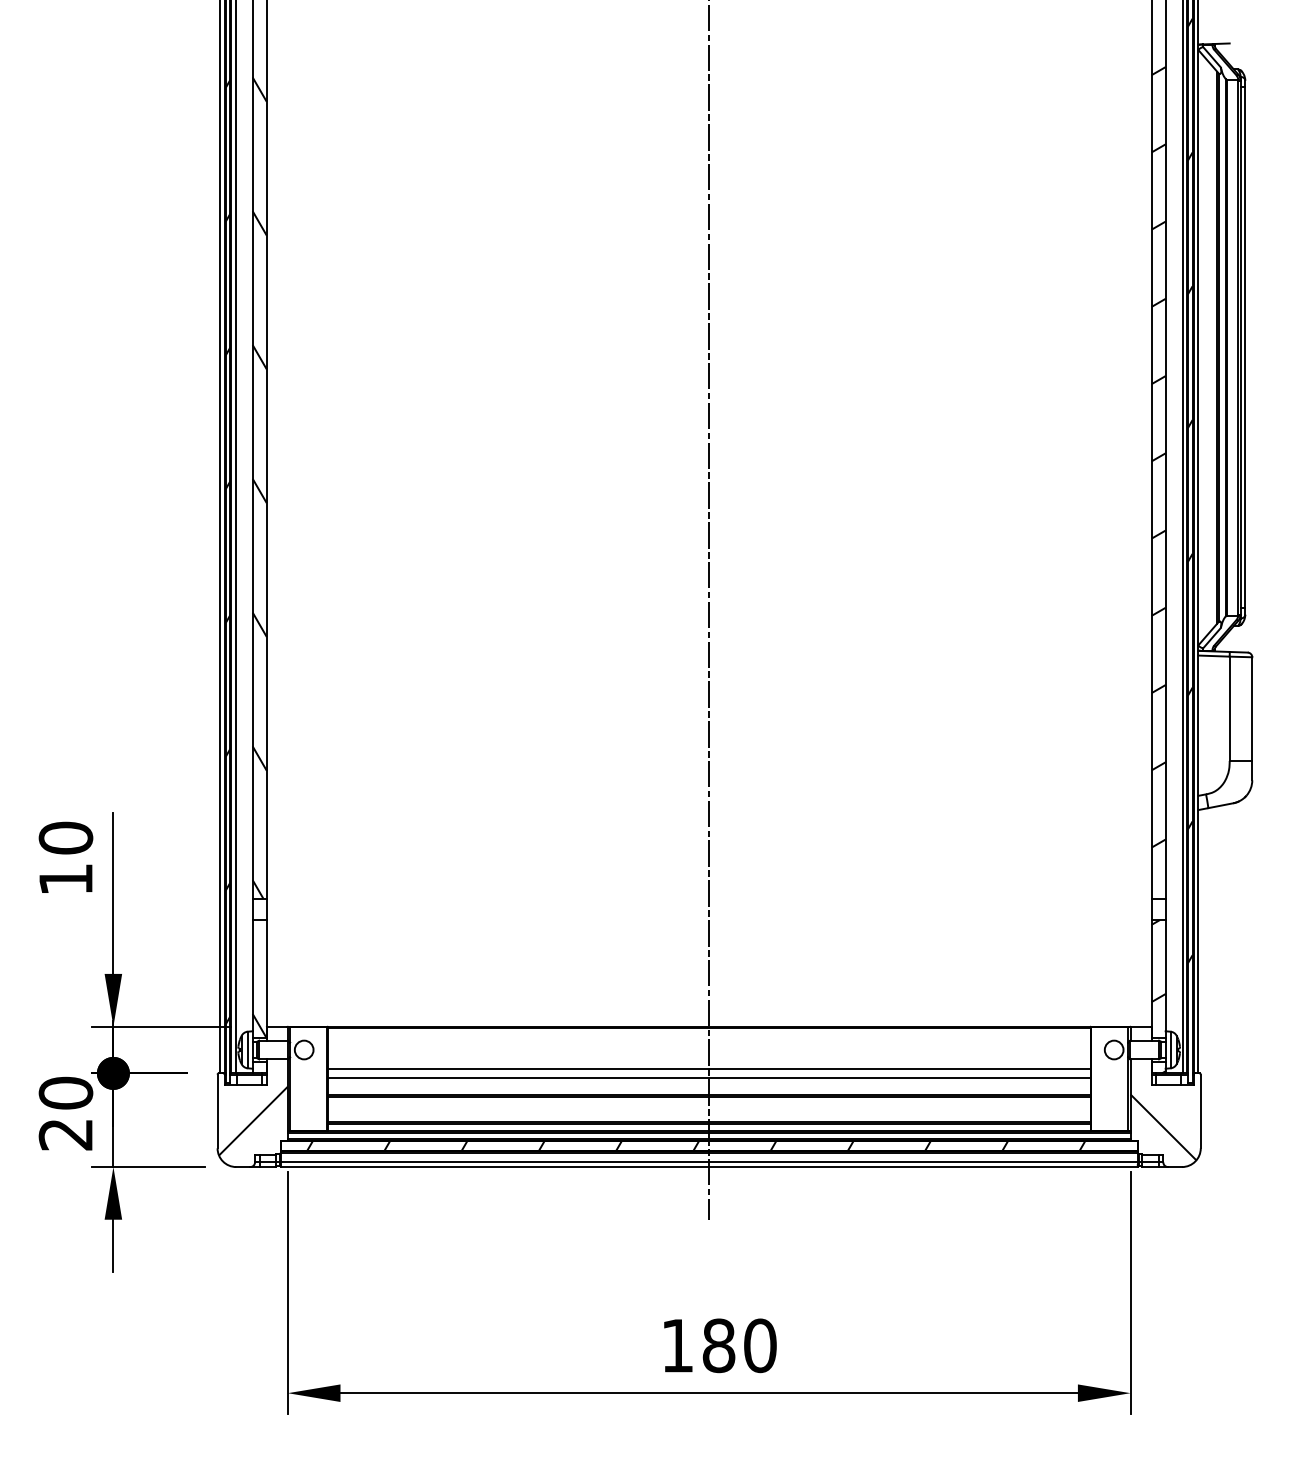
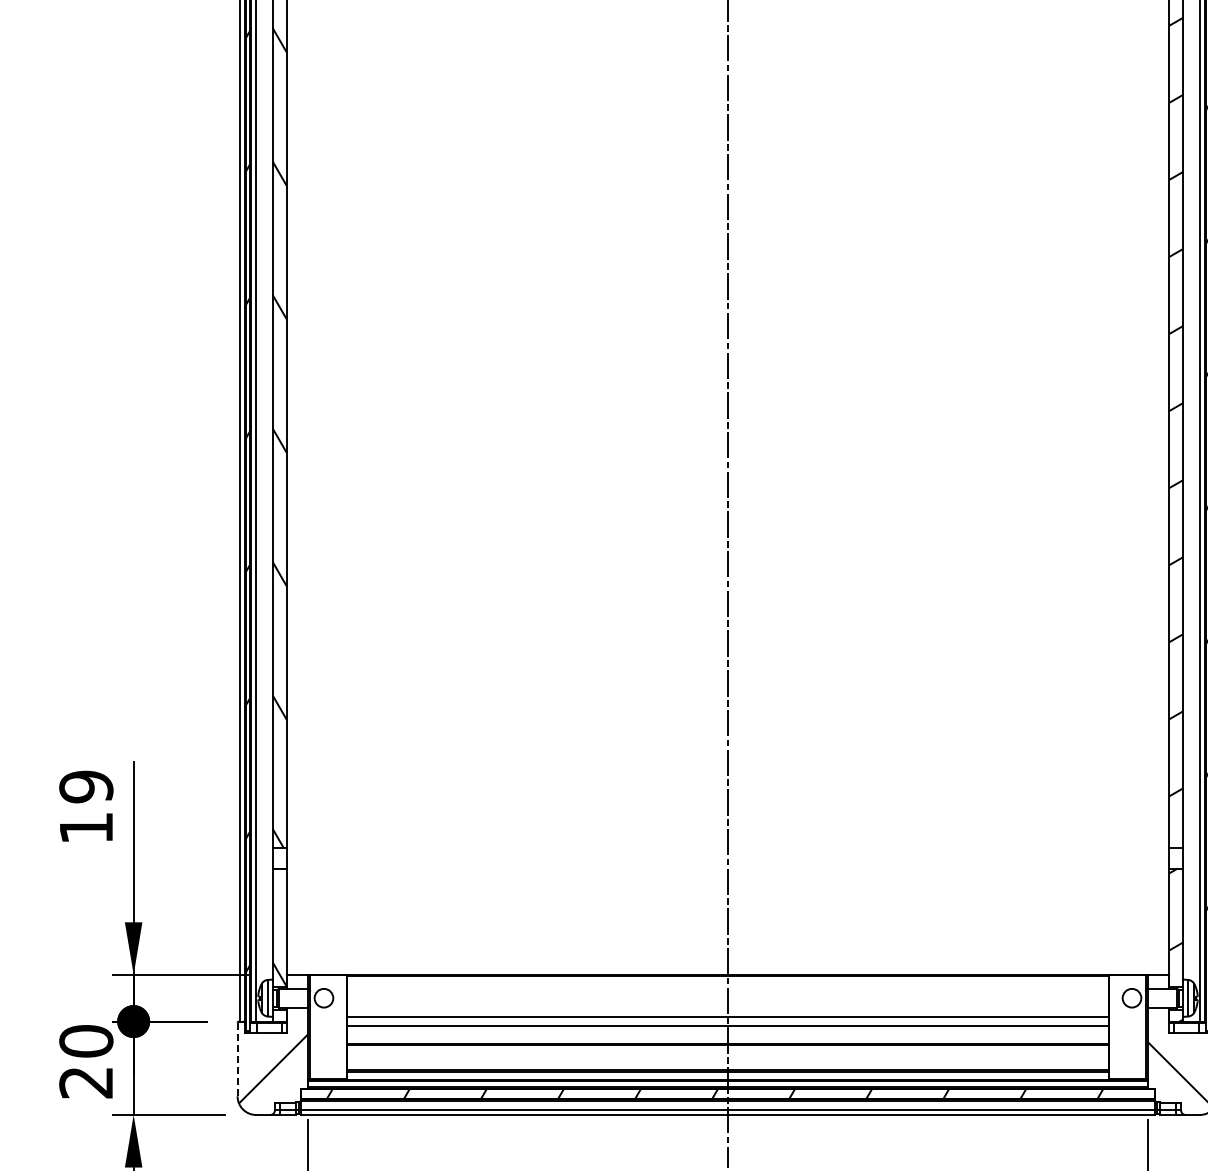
text: (65, 837) -> (85, 786), 10 -> 19
line: (217, 1111) -> (237, 1059), solid -> dashed

